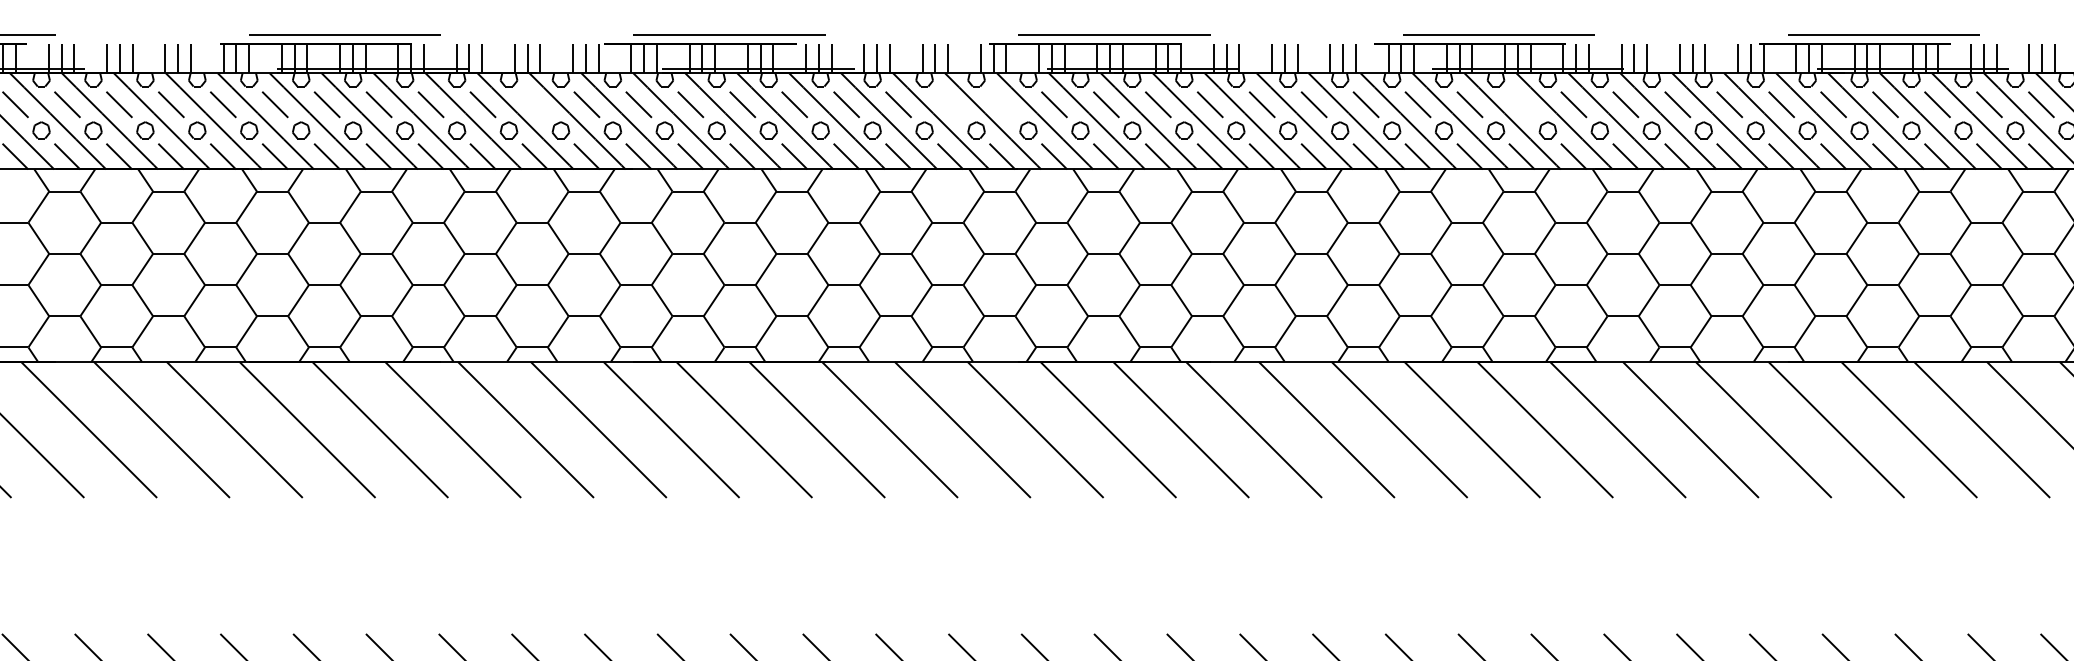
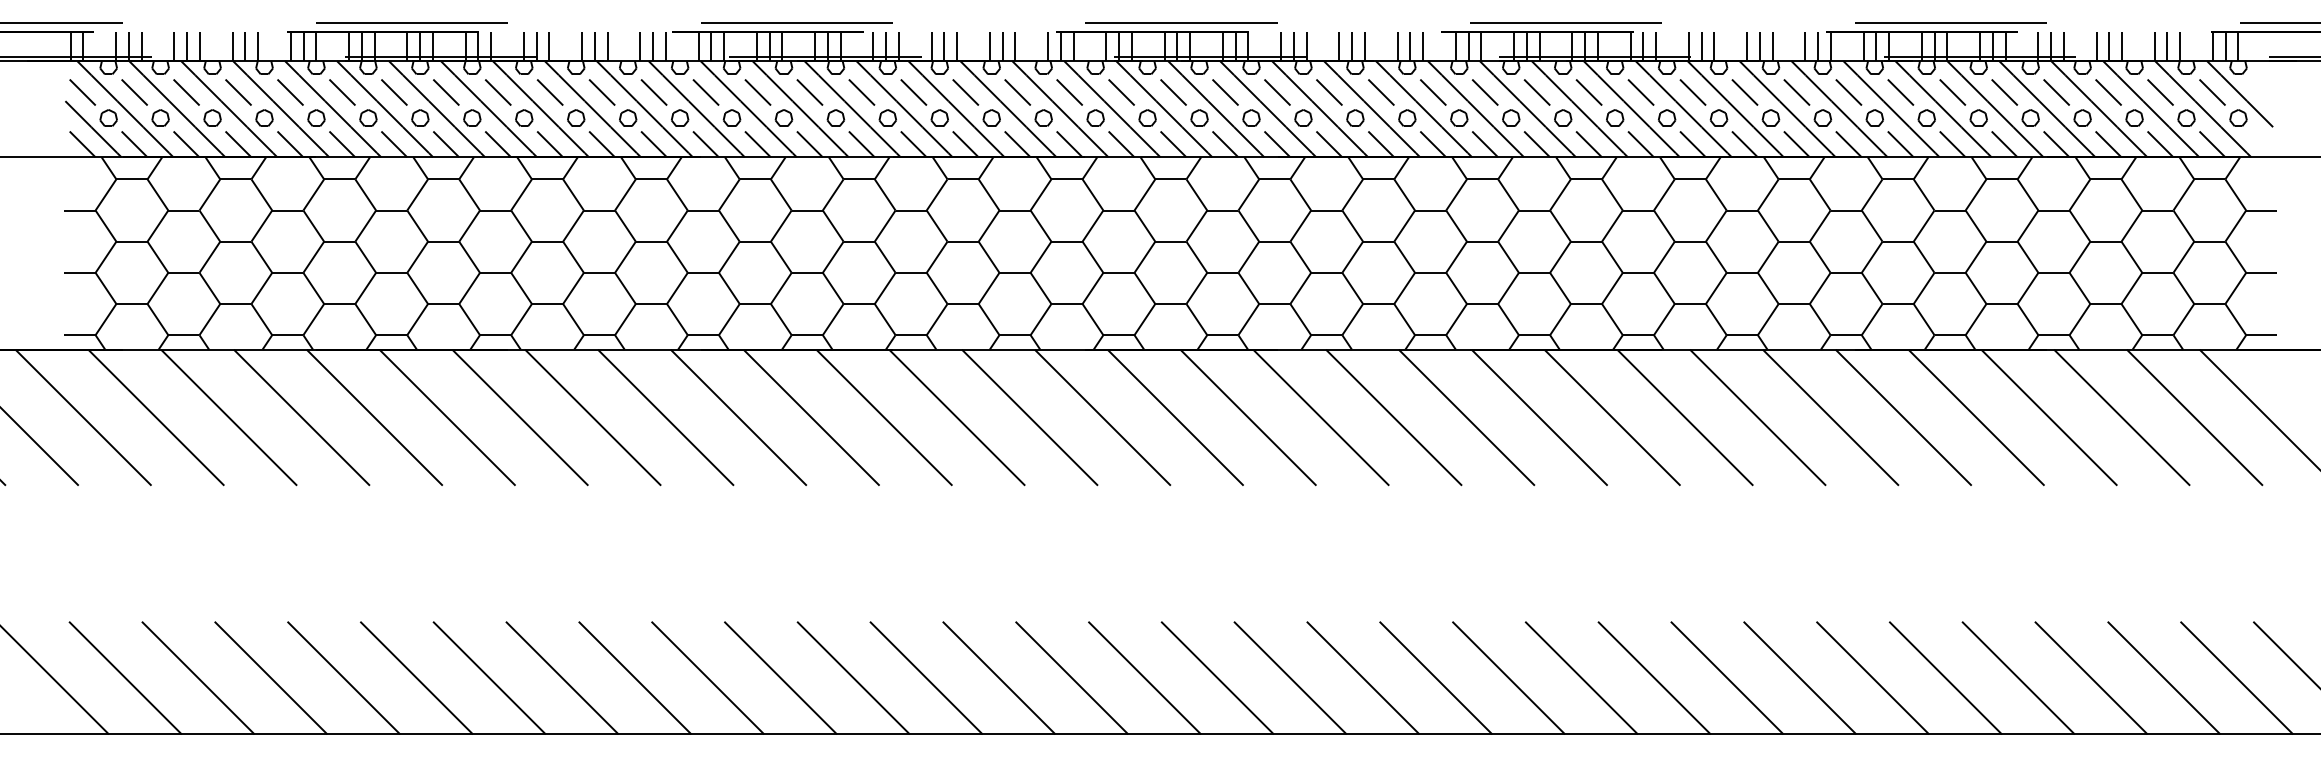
line: (535, 104) -> (602, 92), added
line: (950, 104) -> (1017, 92), added
line: (1002, 104) -> (1069, 92), added
line: (1521, 104) -> (1588, 92), added

